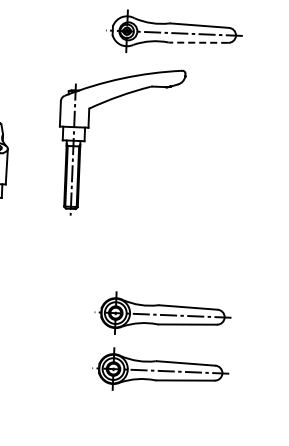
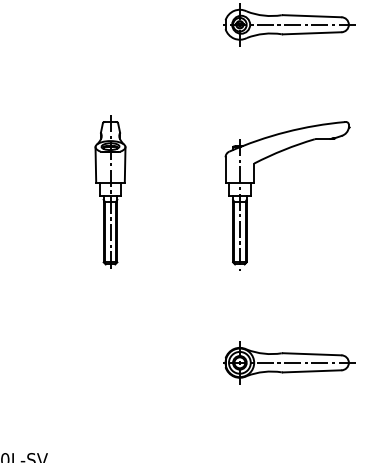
line: (198, 42) -> (311, 33), dashed -> solid
part: (88, 128) -> (254, 183), moved
part: (165, 314) -> (289, 306), removed

